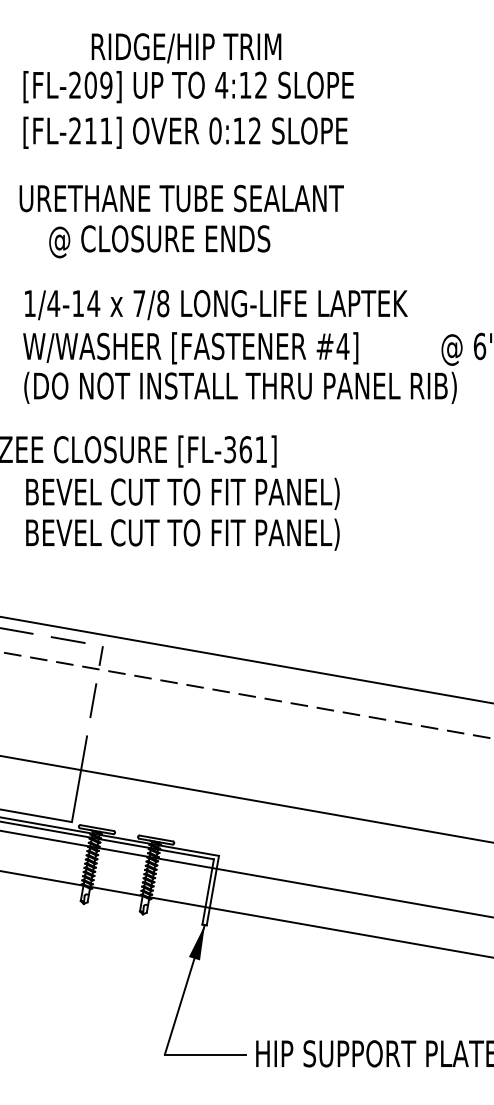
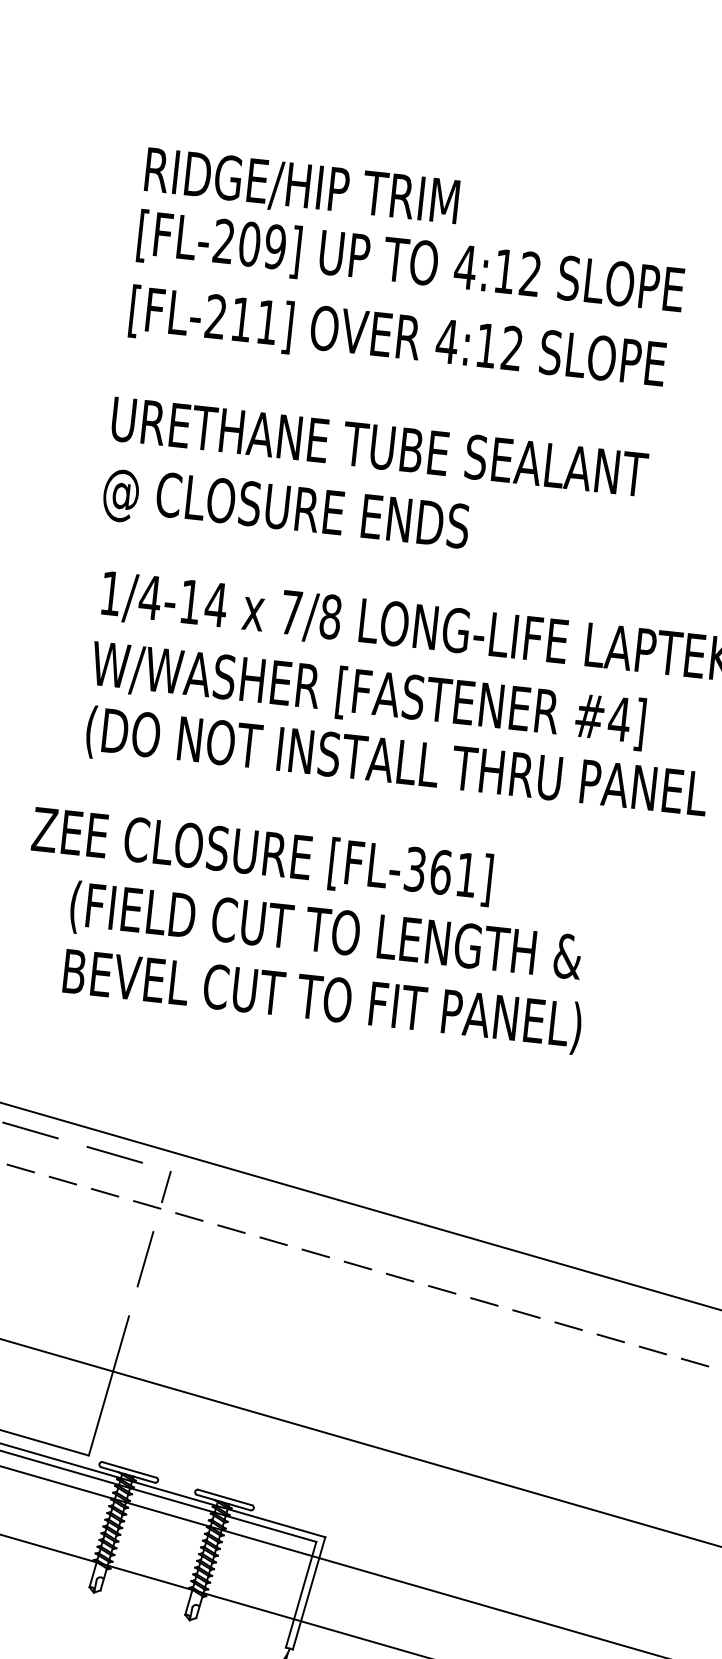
text: (186, 48) -> (301, 188), moved
text: (215, 130) -> (447, 340), 0:12 -> 4:12
text: (159, 241) -> (285, 511), moved
text: (182, 493) -> (328, 933), BEVEL CUT TO FIT PANEL) -> (FIELD CUT TO LENGTH &

